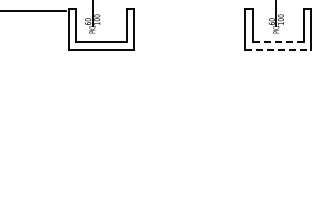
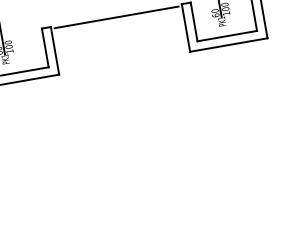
line: (189, 10) -> (116, 17), added
line: (277, 42) -> (226, 36), dashed -> solid
line: (278, 49) -> (228, 44), dashed -> solid

